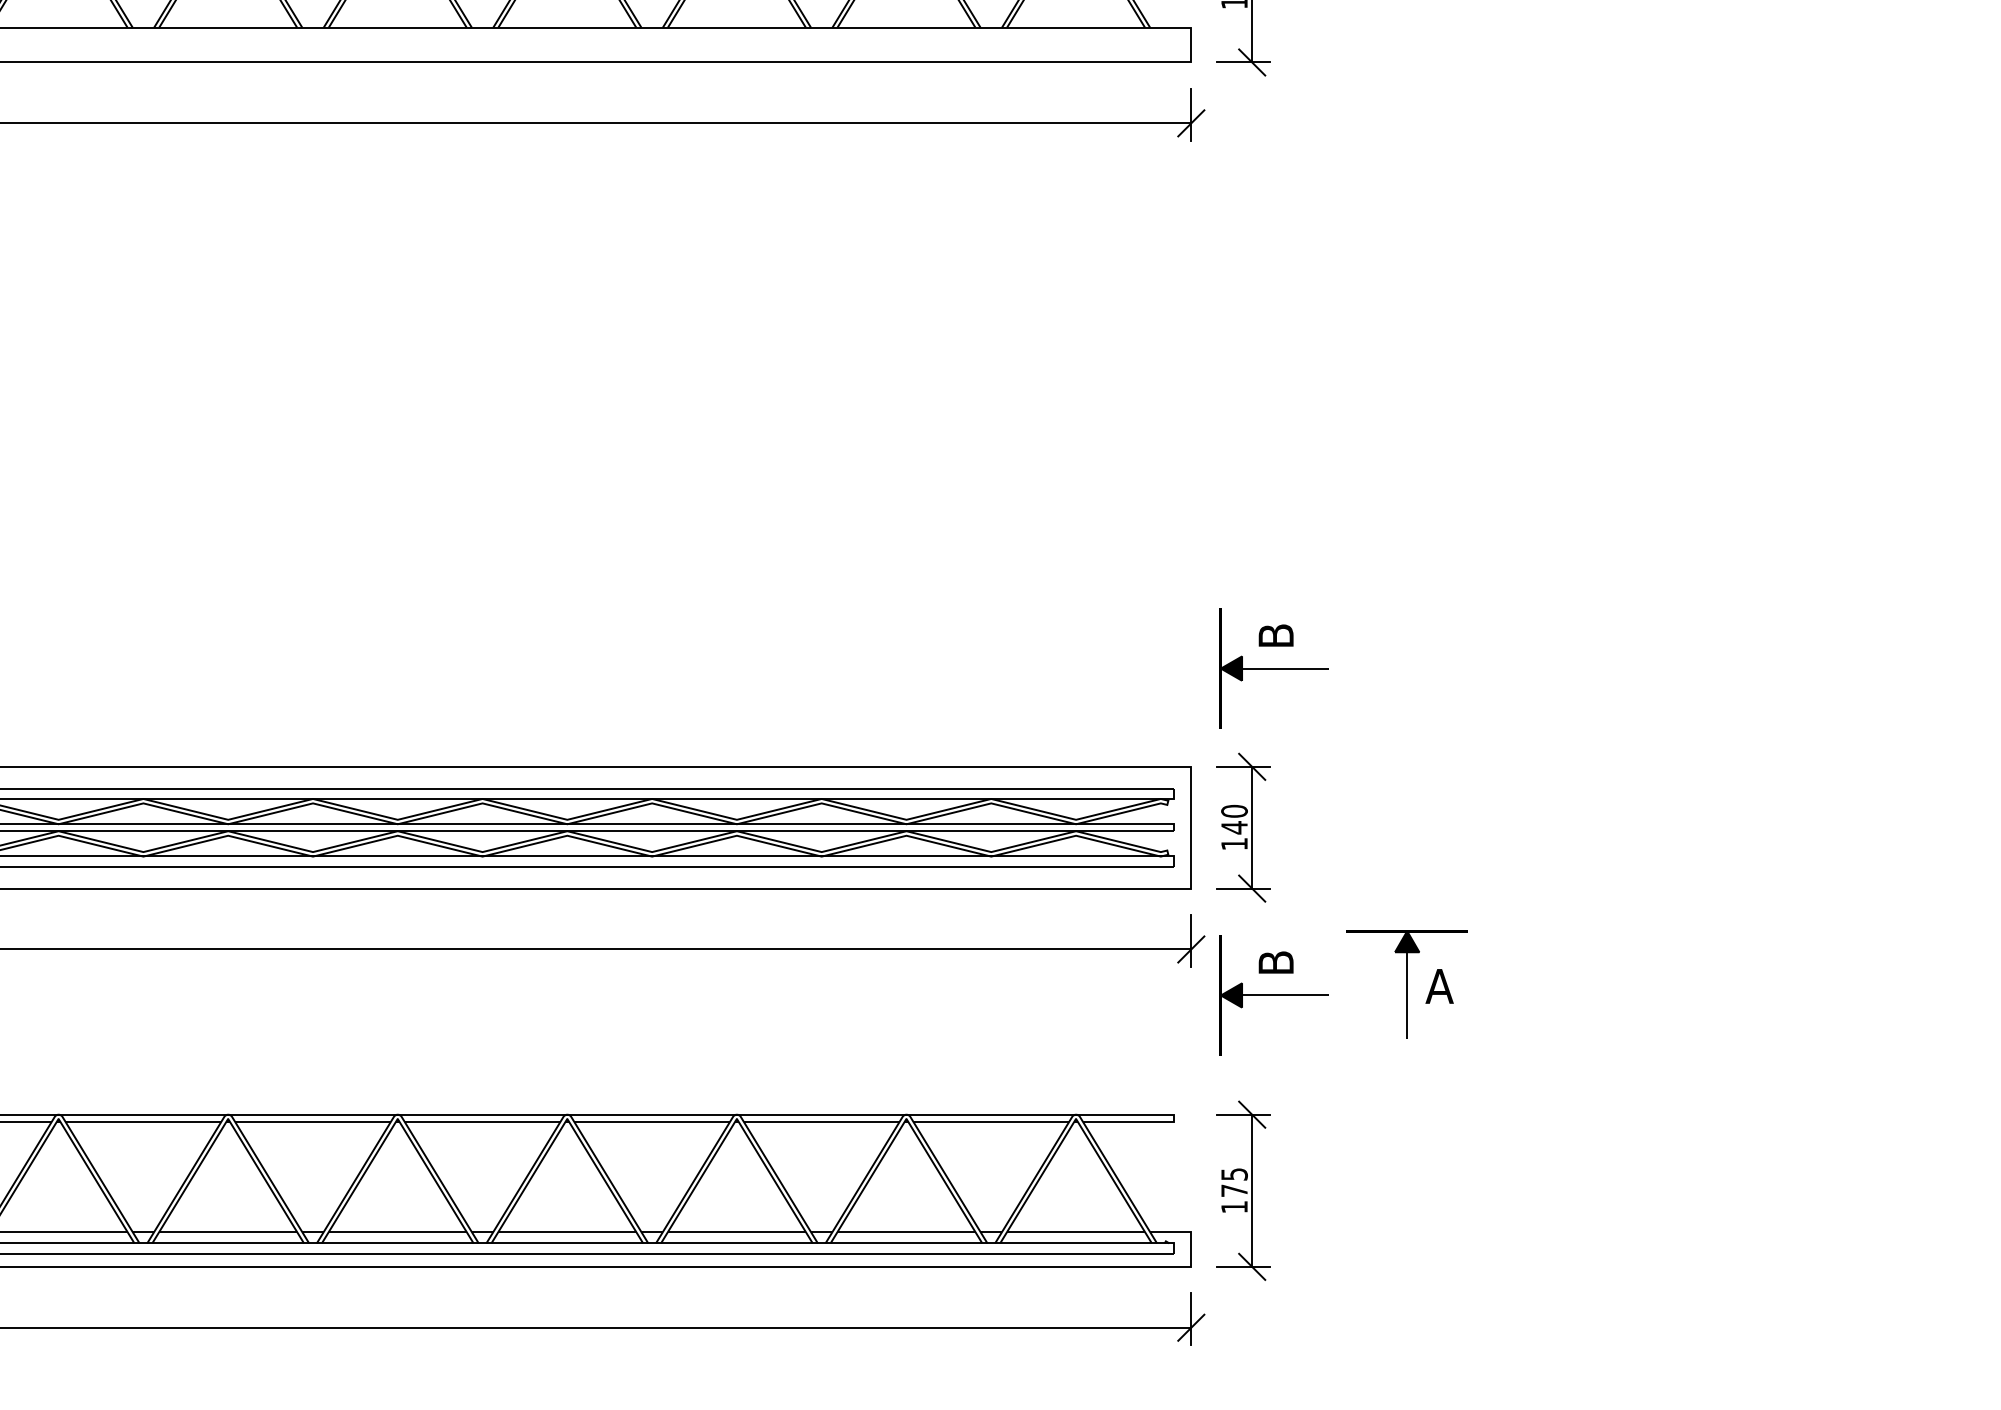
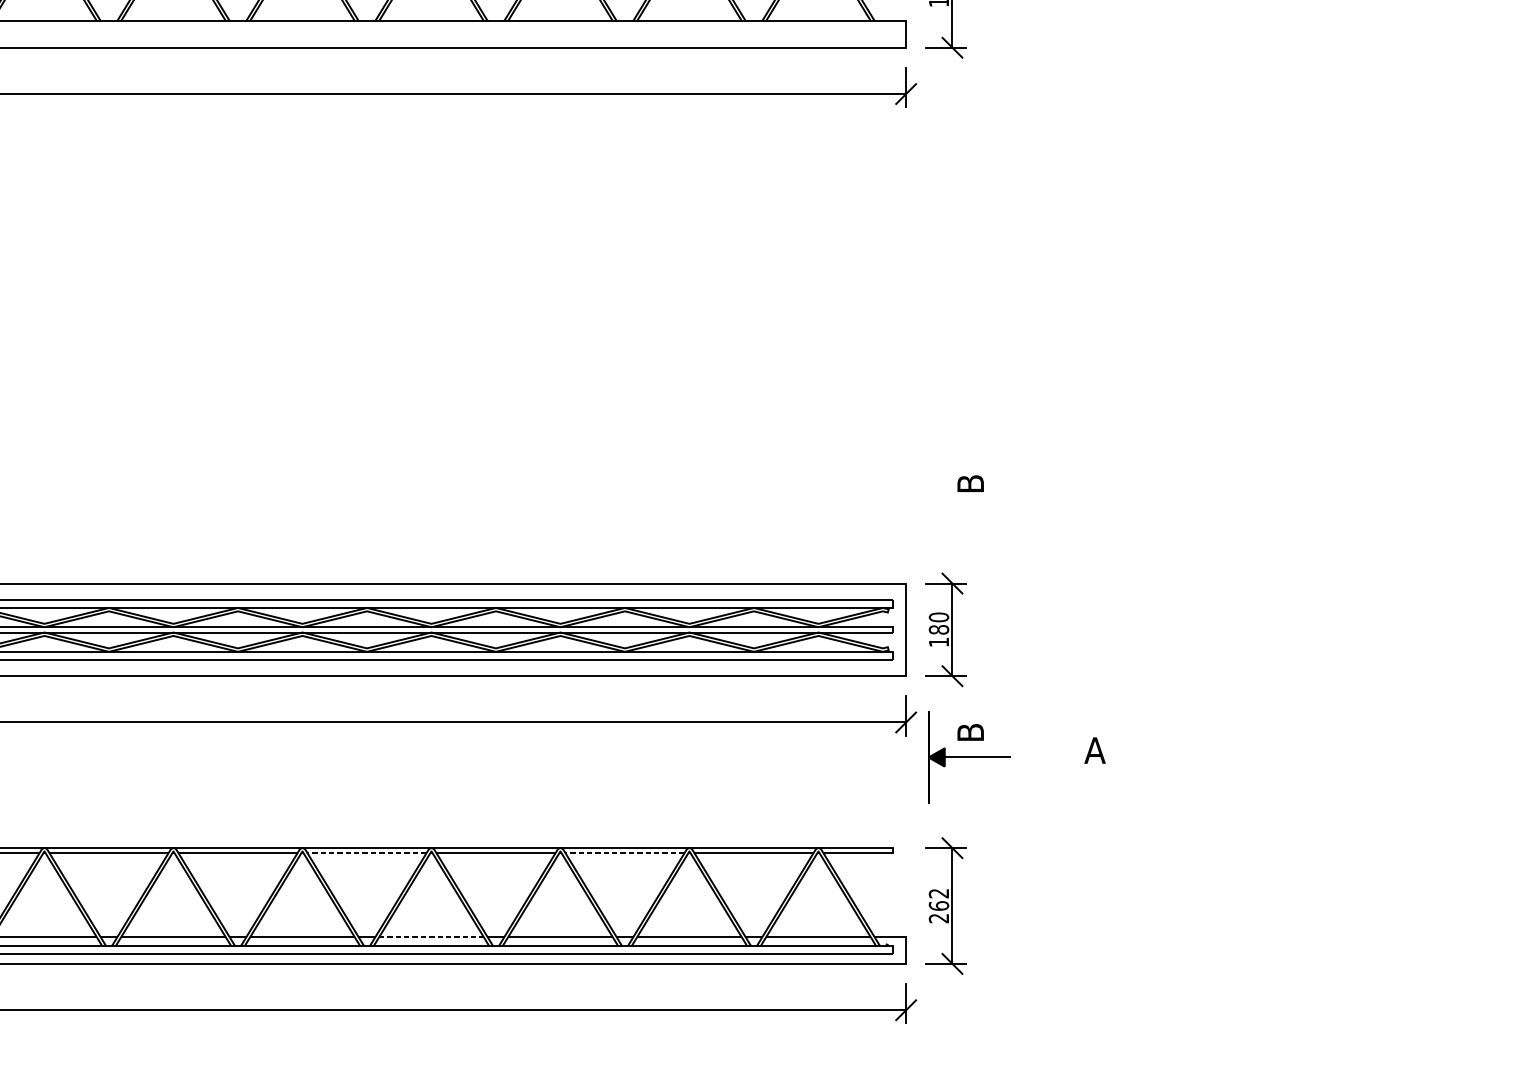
part: (1273, 668) -> (968, 508), removed
text: (1234, 827) -> (939, 629), 140 -> 180
part: (1406, 984) -> (1069, 749), removed
line: (482, 1121) -> (366, 853), solid -> dashed
line: (821, 1121) -> (624, 853), solid -> dashed
text: (1234, 1190) -> (939, 905), 175 -> 262
line: (567, 1232) -> (431, 937), solid -> dashed

